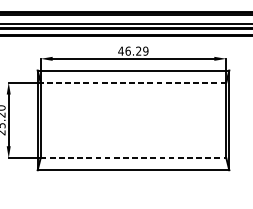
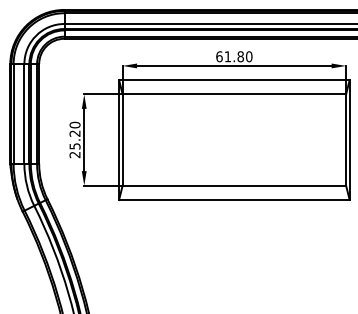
text: (132, 50) -> (233, 56), 46.29 -> 61.80
line: (133, 82) -> (234, 94), dashed -> solid
line: (133, 158) -> (234, 185), dashed -> solid

